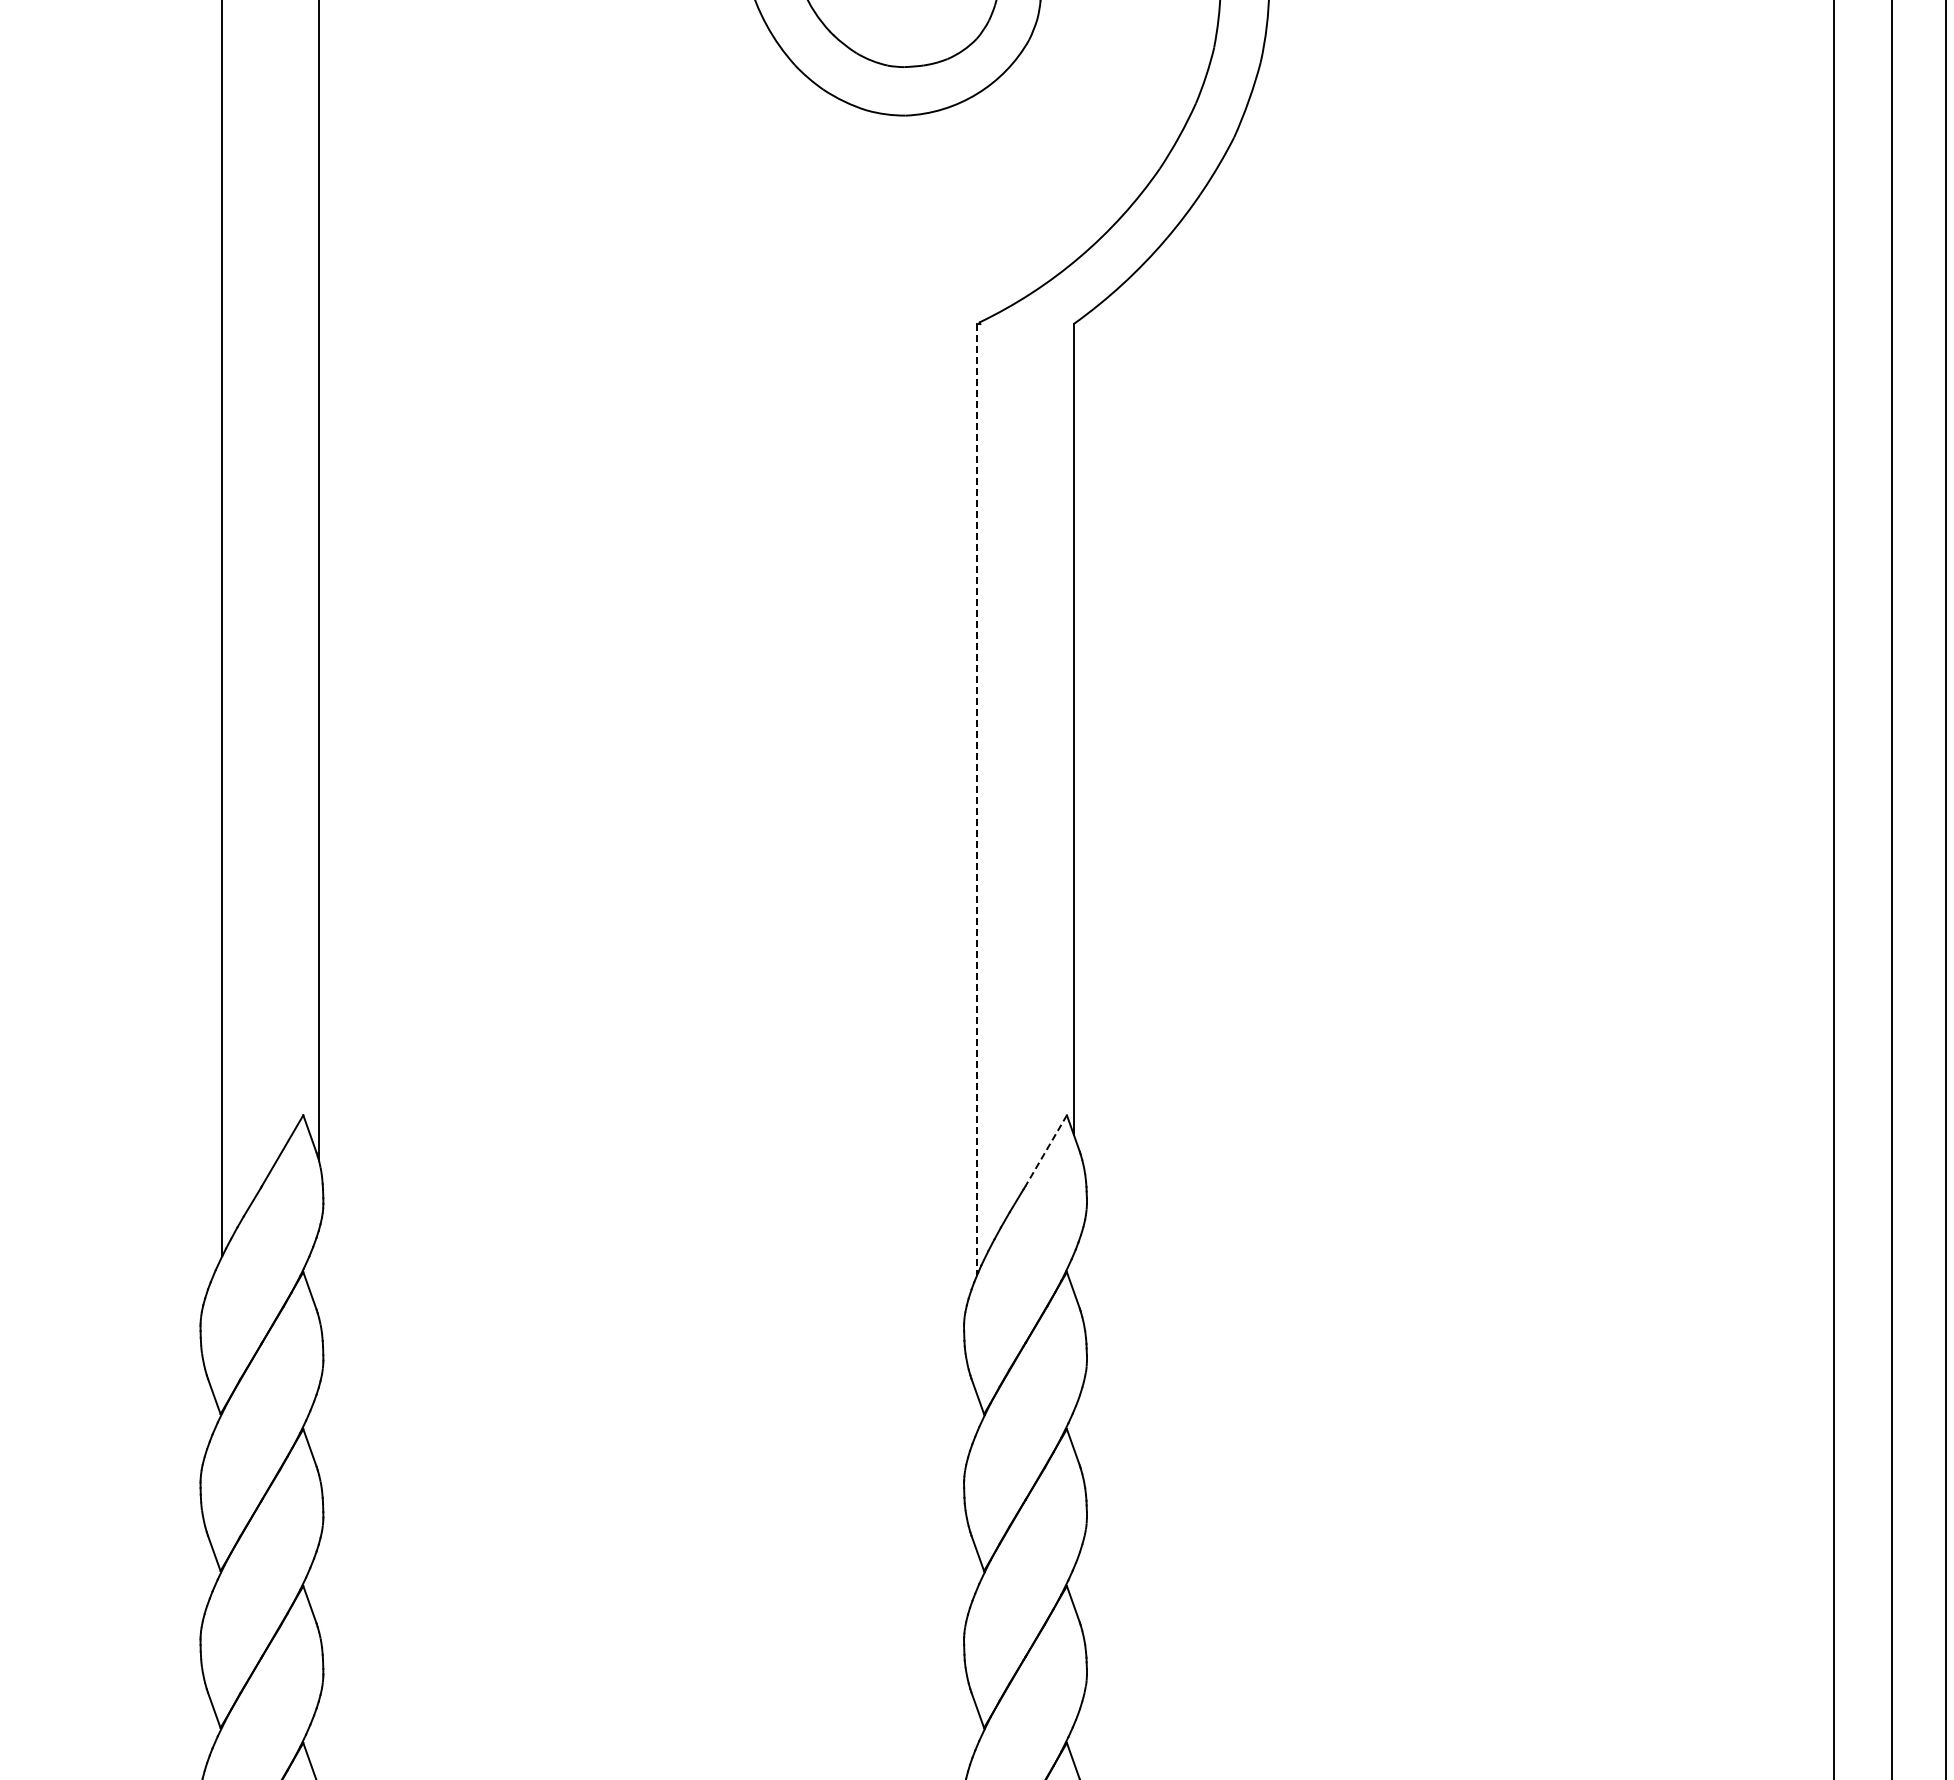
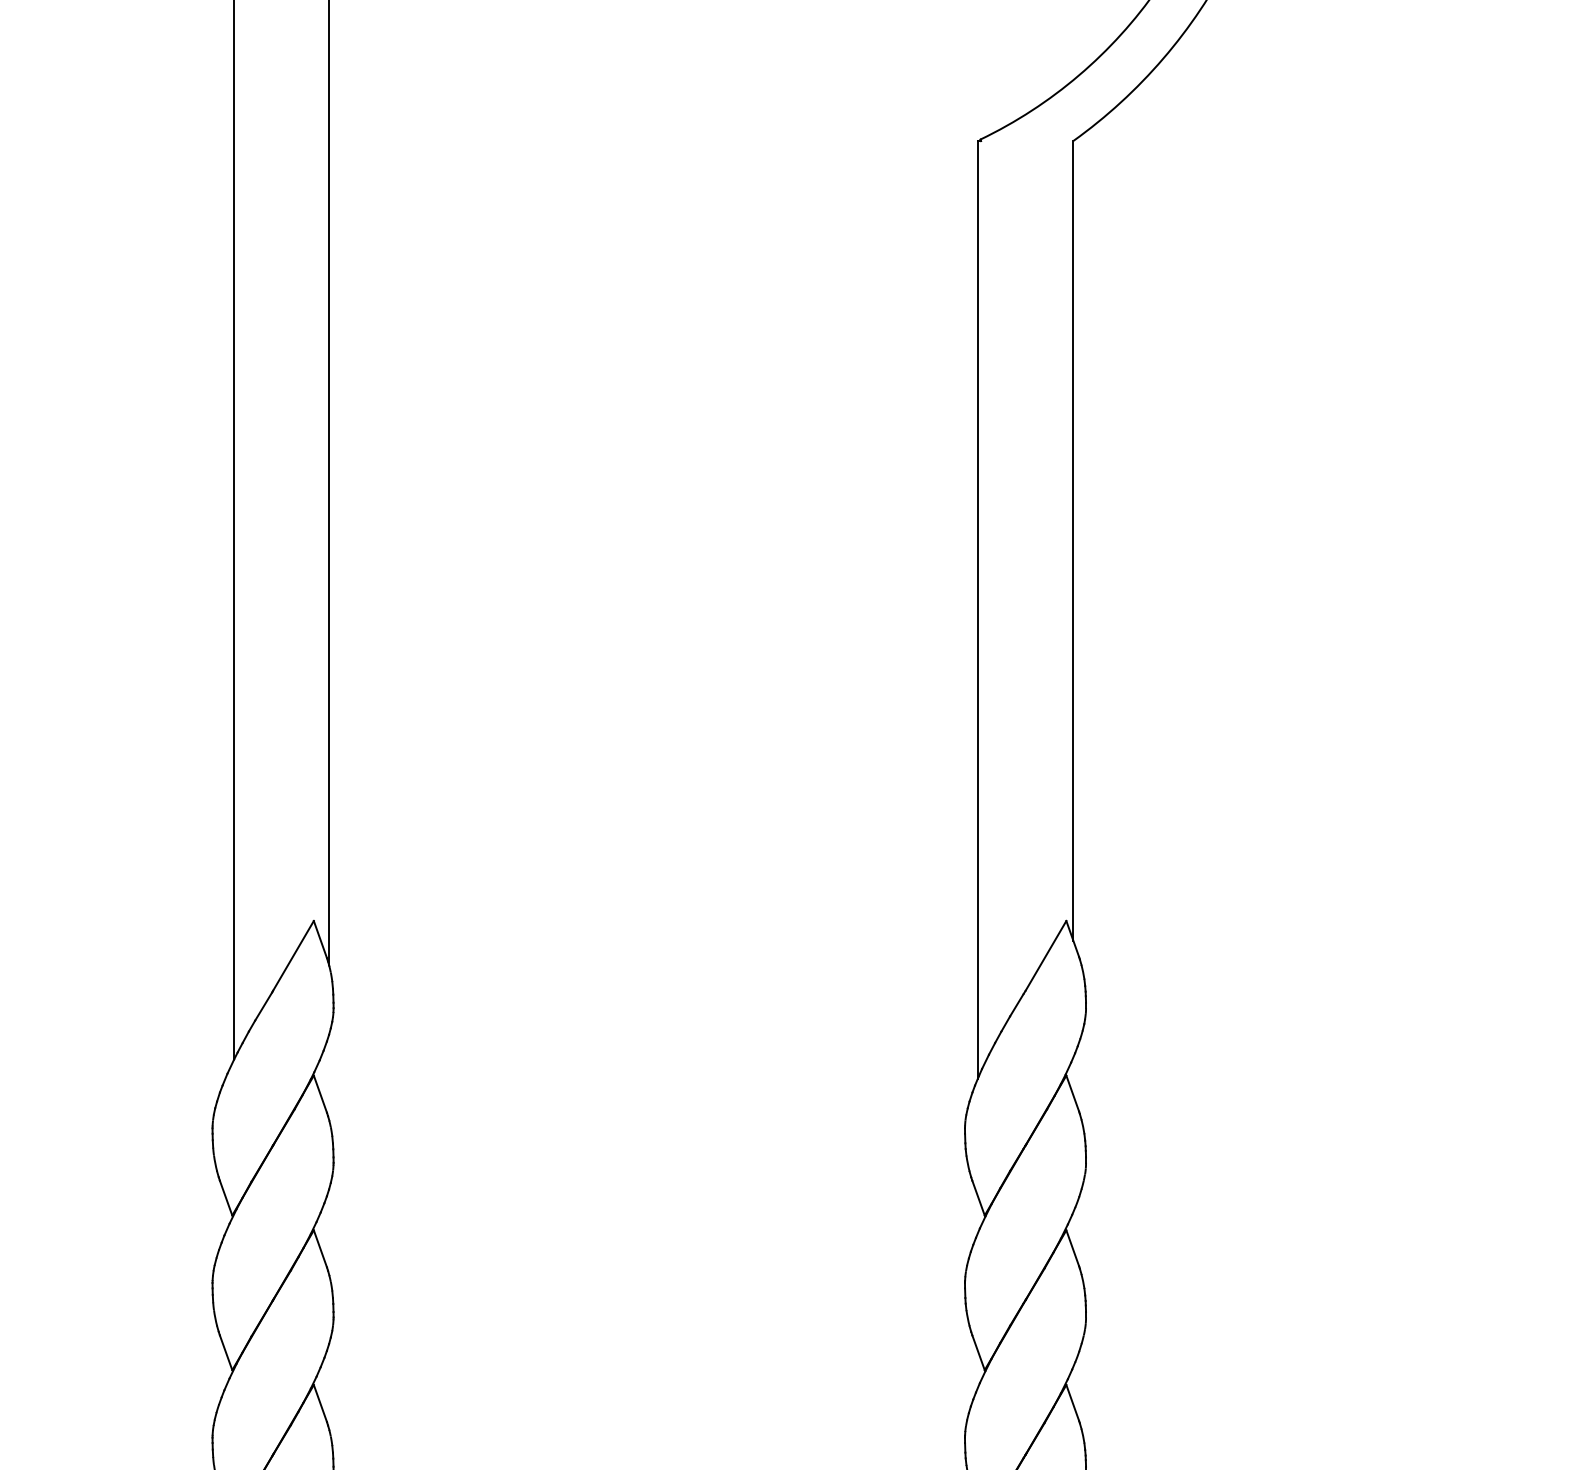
line: (976, 799) -> (977, 609), dashed -> solid
line: (1045, 1151) -> (1045, 956), dashed -> solid

